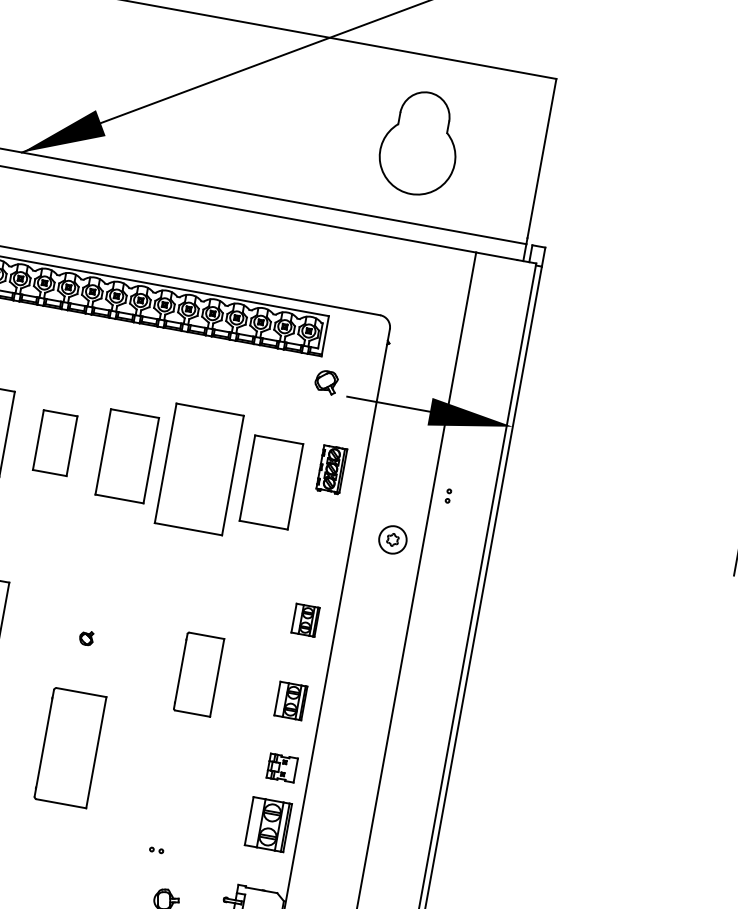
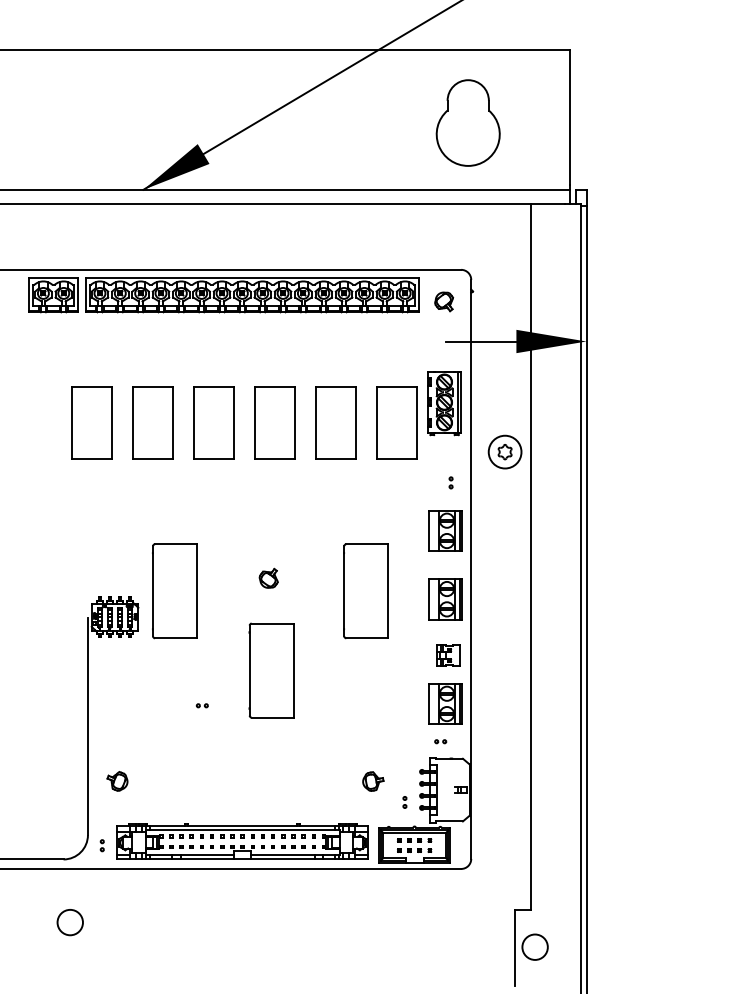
part: (326, 382) -> (444, 301), moved
part: (54, 442) -> (213, 422), size x1.43
part: (198, 468) -> (335, 422), size x0.71
part: (331, 469) -> (444, 403), size x1.67
part: (447, 495) -> (450, 482), moved
part: (392, 539) -> (504, 451), size x1.43
part: (305, 619) -> (445, 530), size x1.67
part: (86, 637) -> (268, 577), size x1.67
part: (198, 674) -> (365, 591), size x1.43
part: (290, 701) -> (445, 599), size x1.43
part: (156, 850) -> (440, 741), moved

